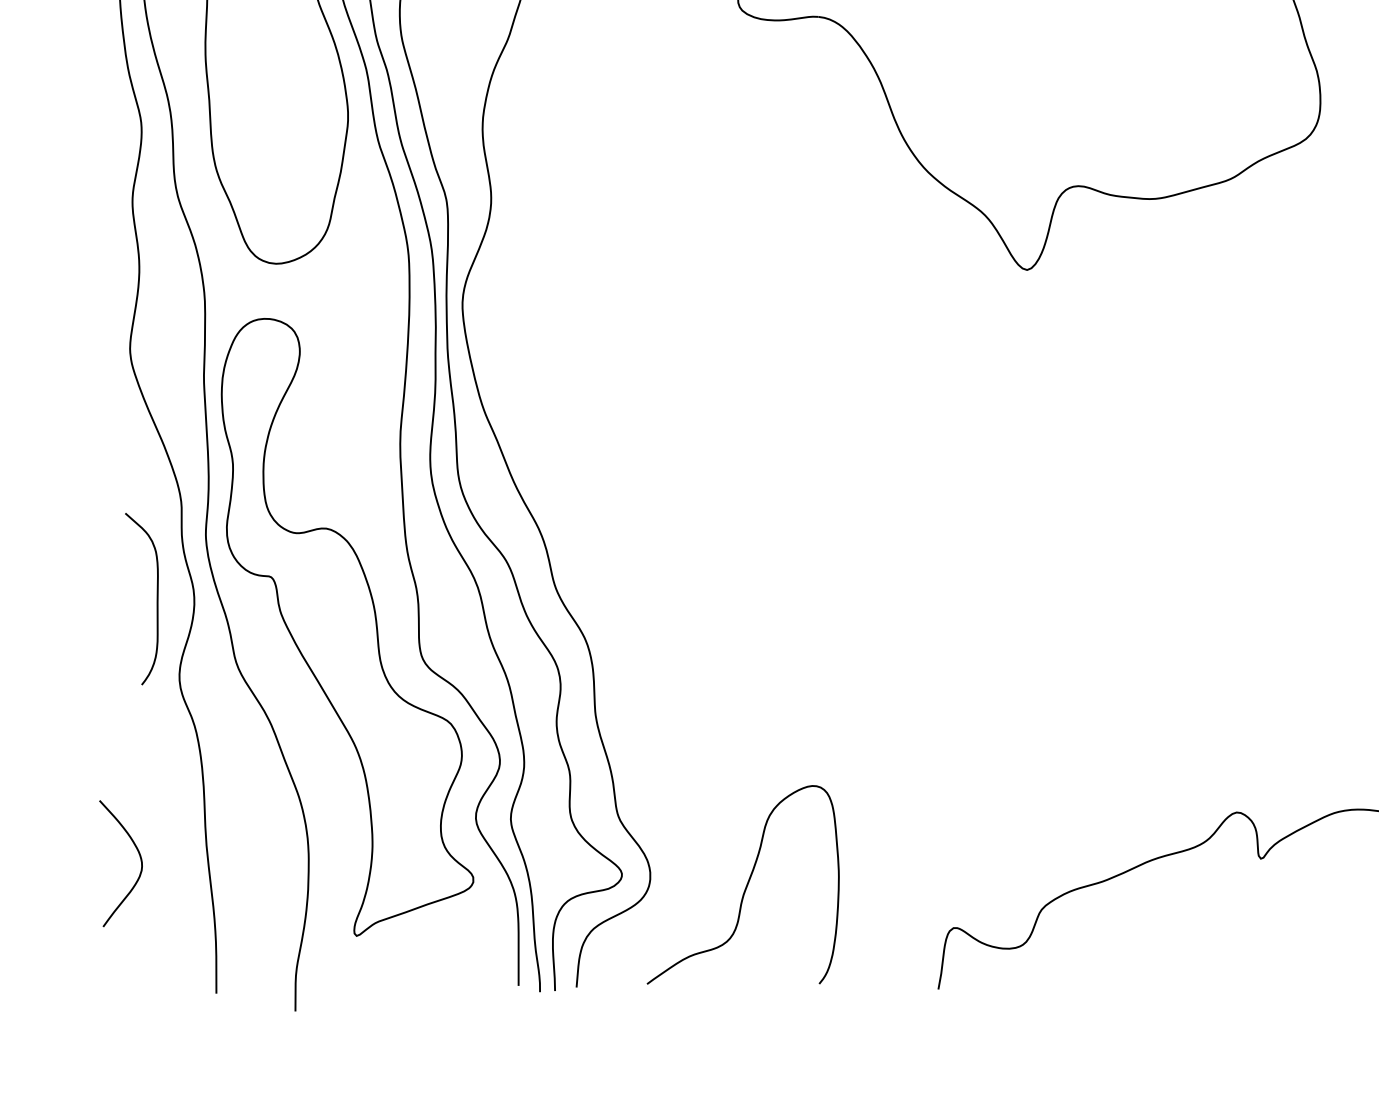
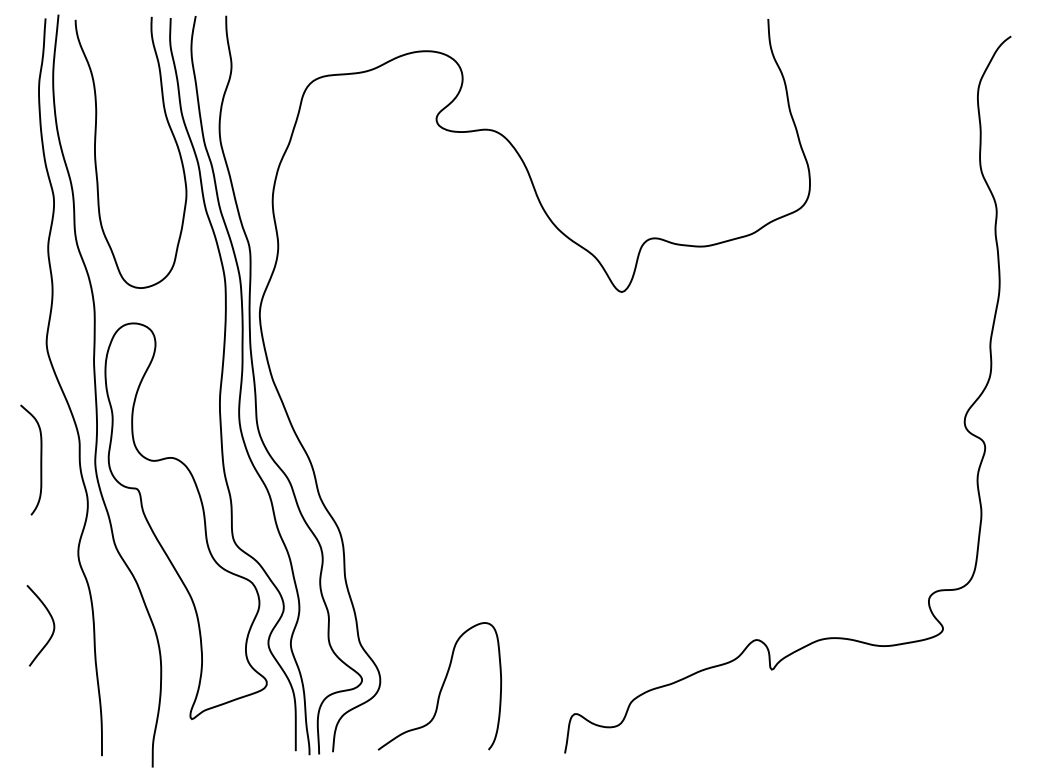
curve: (156, 598) -> (40, 459), moved
curve: (139, 858) -> (52, 622), moved

